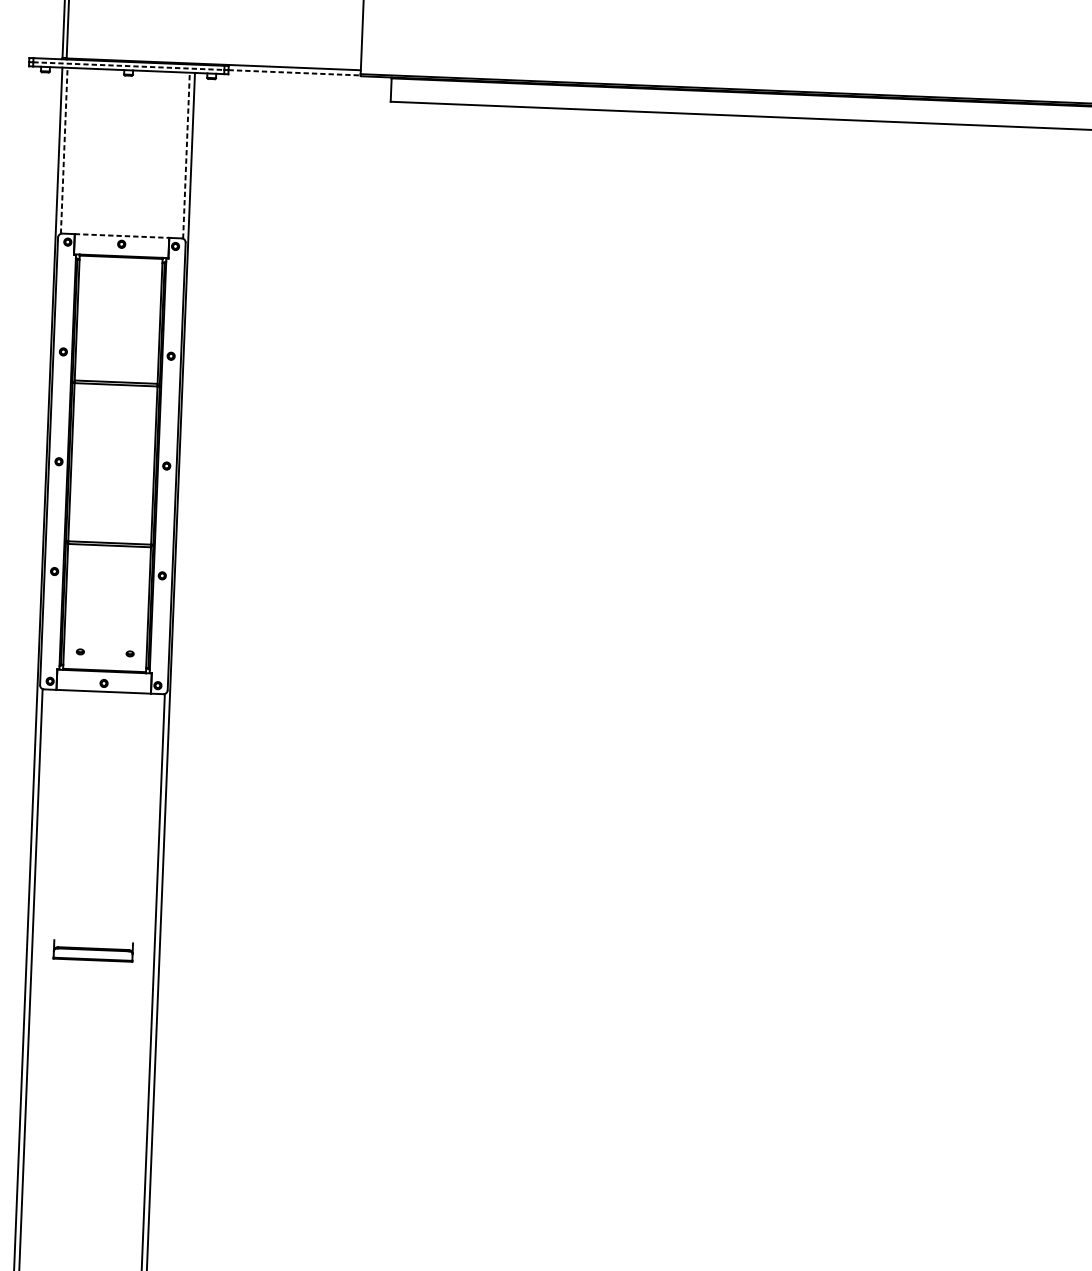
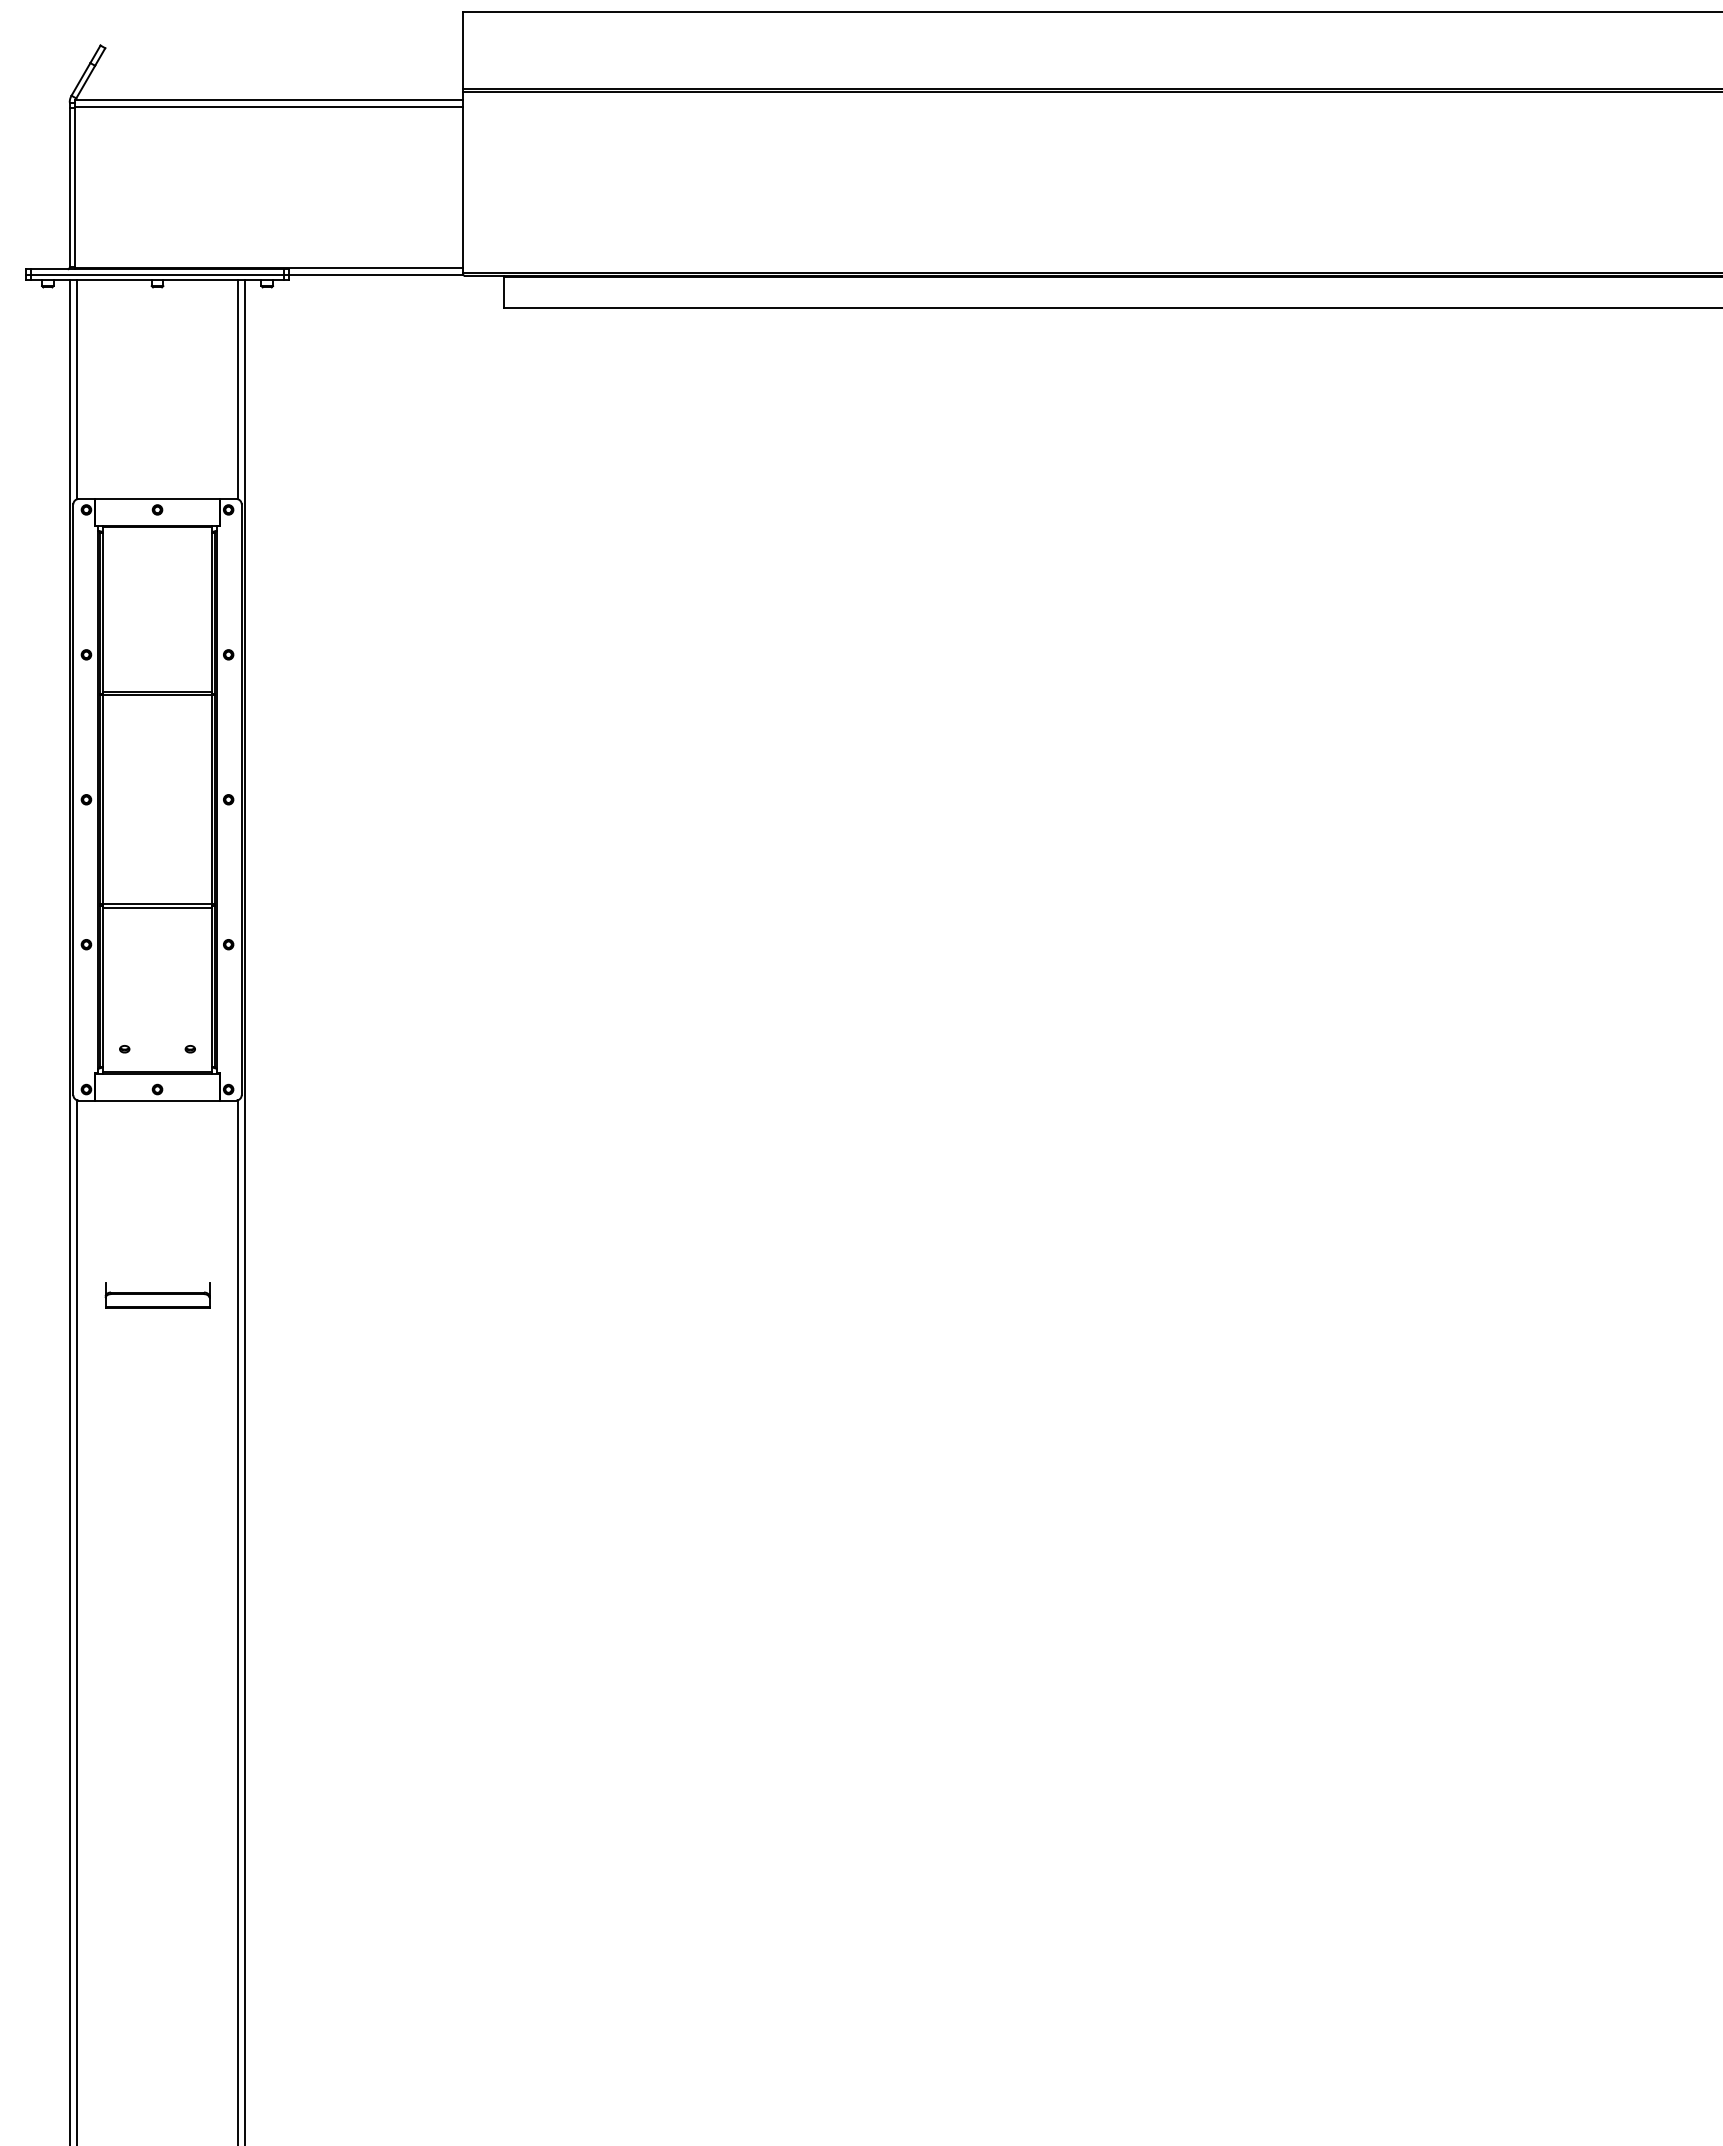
line: (129, 65) -> (158, 274), dashed -> solid
line: (294, 72) -> (376, 274), dashed -> solid
line: (63, 150) -> (76, 389), dashed -> solid
line: (186, 155) -> (238, 389), dashed -> solid
line: (122, 235) -> (158, 498), dashed -> solid
part: (93, 950) -> (157, 1295), moved

